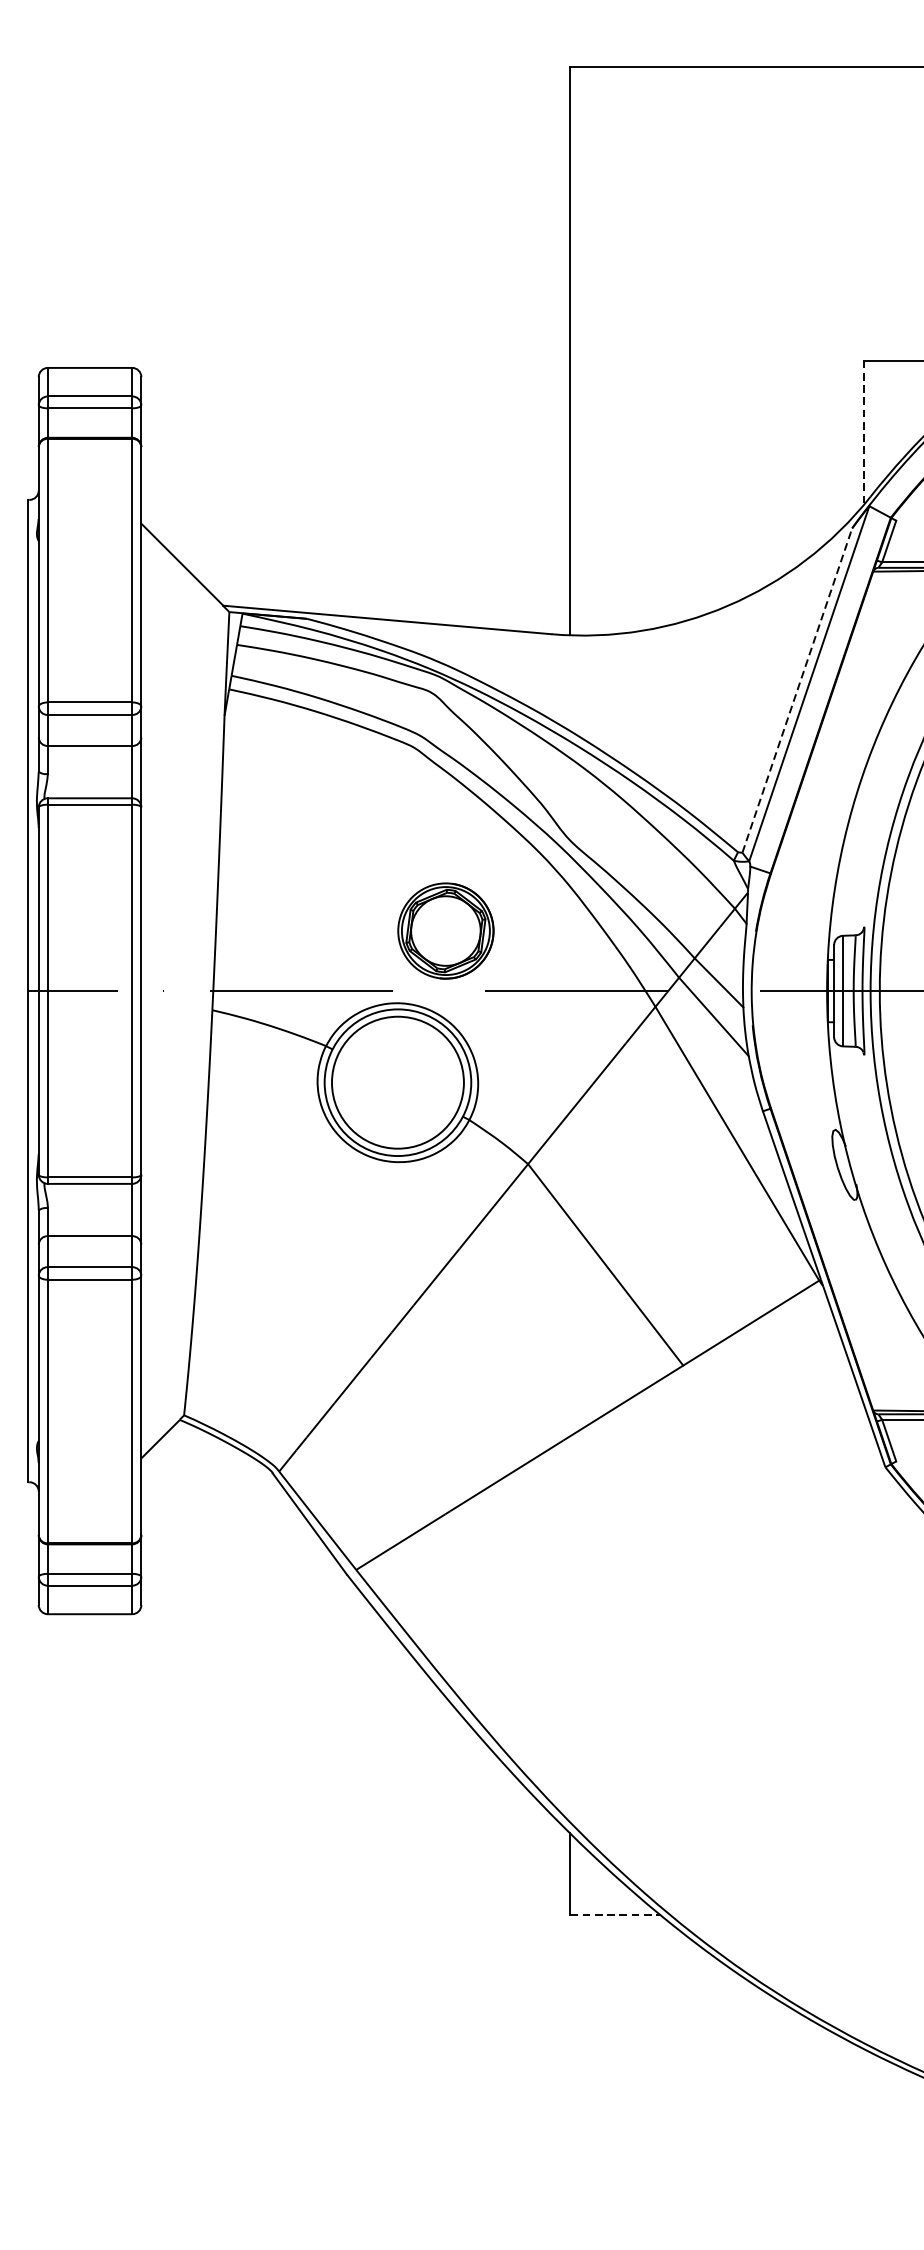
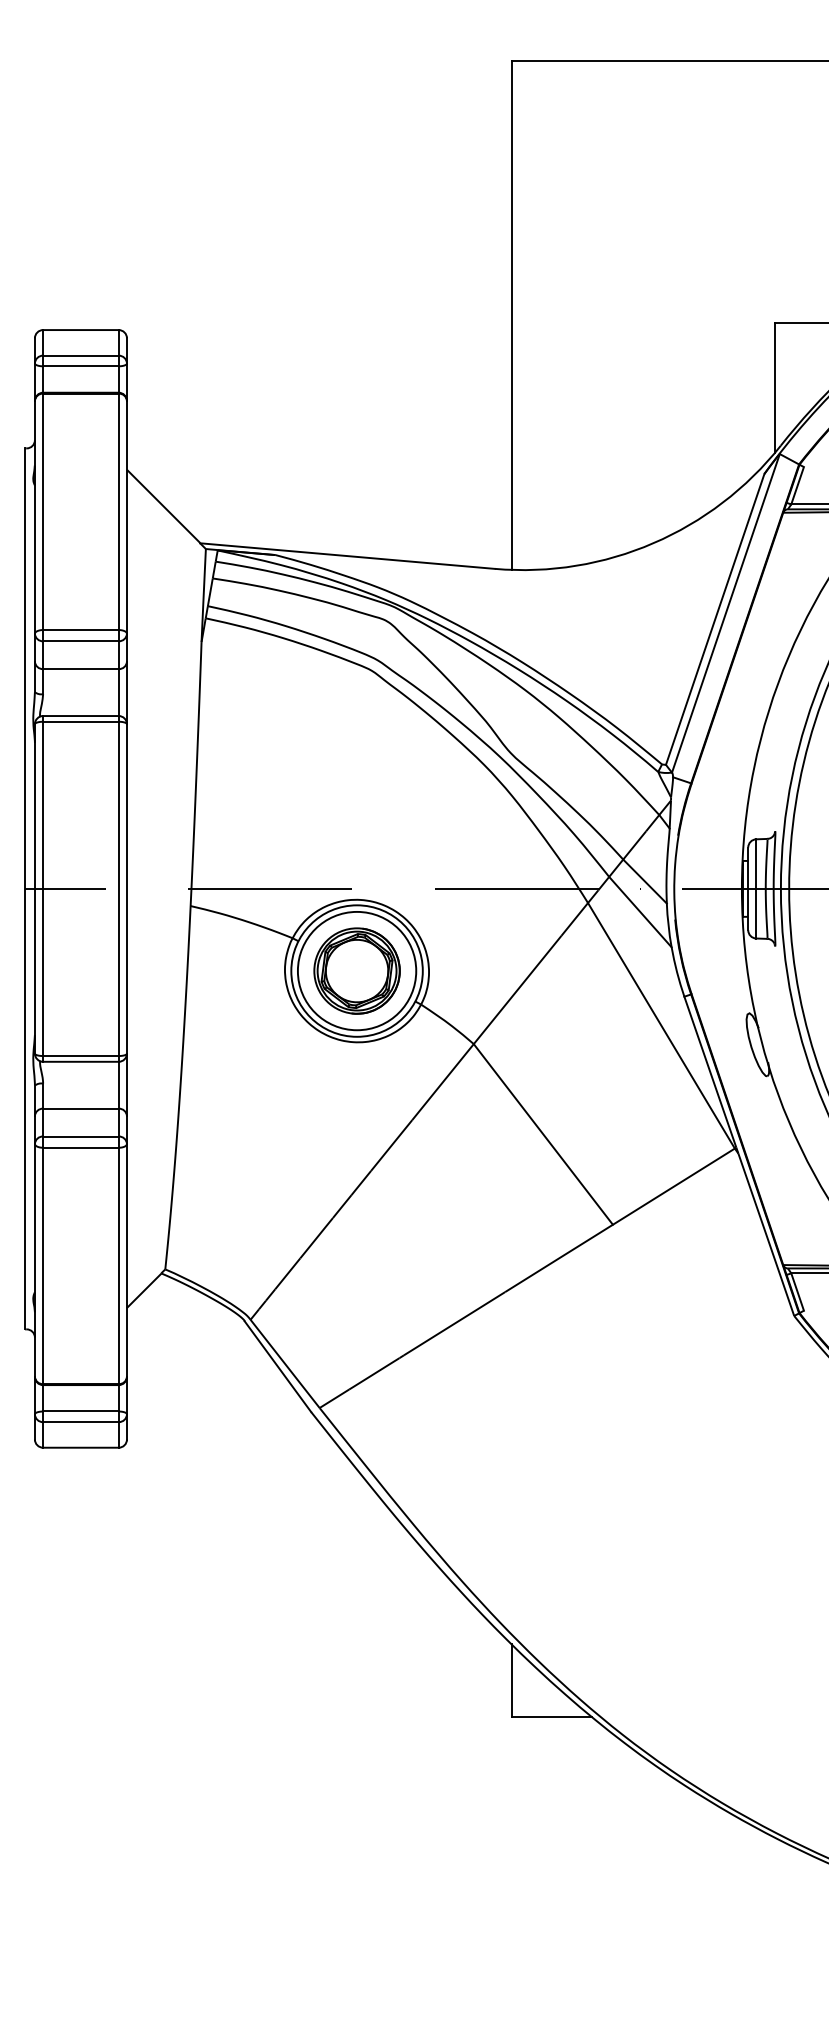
line: (863, 433) -> (774, 388), dashed -> solid
line: (797, 690) -> (715, 619), dashed -> solid
part: (445, 930) -> (356, 970), moved
line: (615, 1915) -> (552, 1717), dashed -> solid

